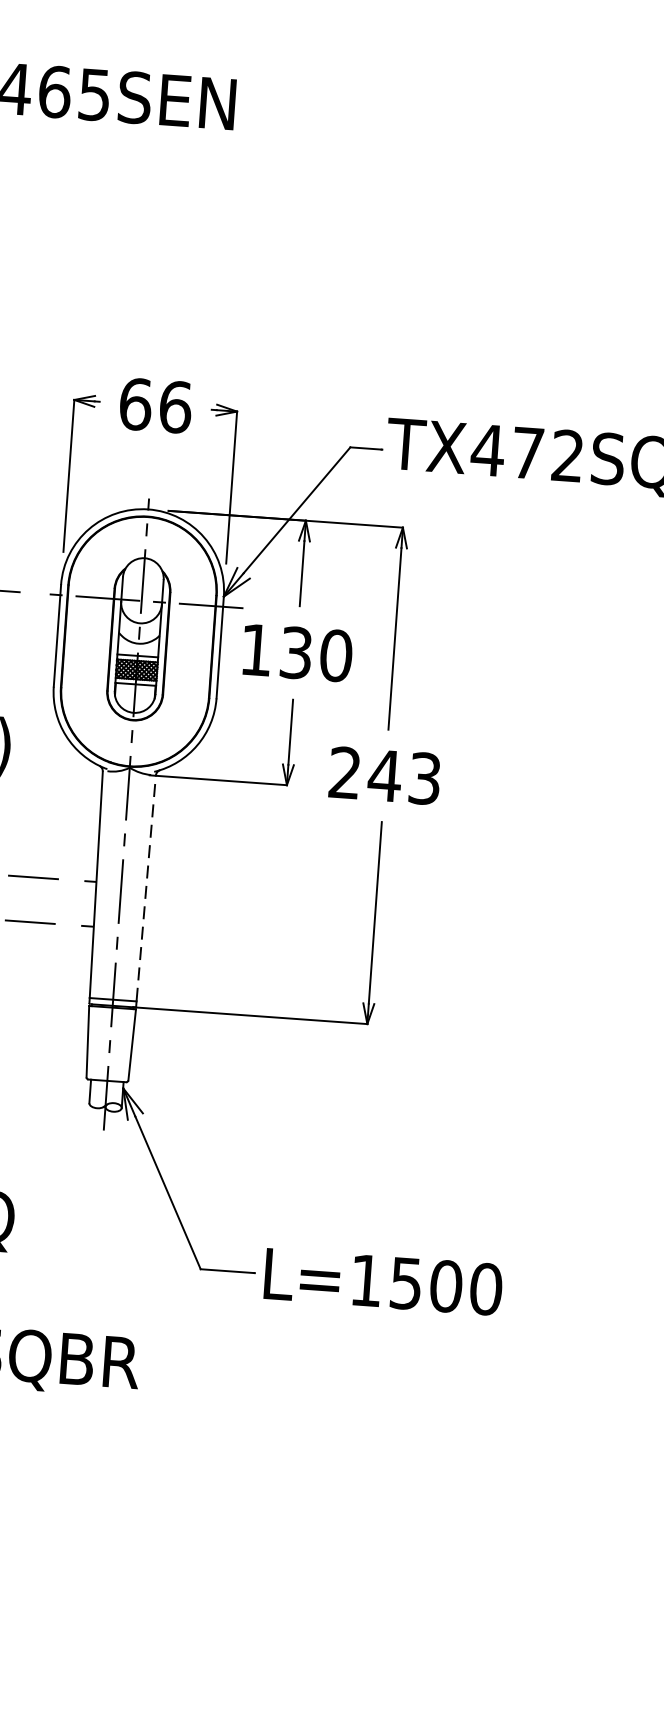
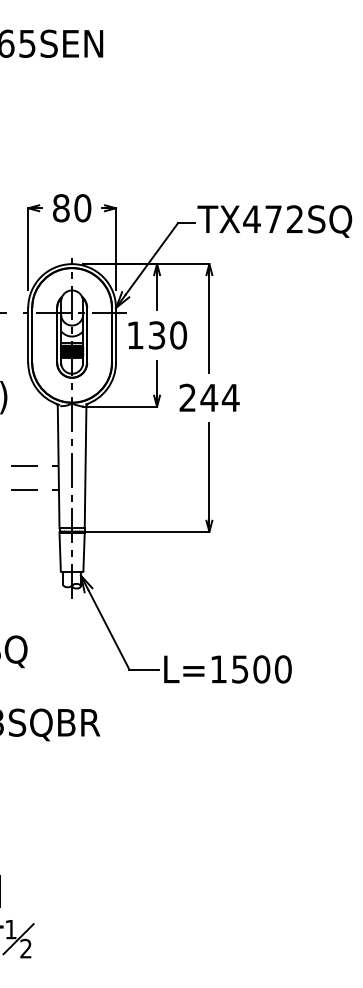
text: (156, 406) -> (72, 208), 66 -> 80
text: (424, 777) -> (230, 397), 243 -> 244
line: (146, 888) -> (85, 467), dashed -> solid

